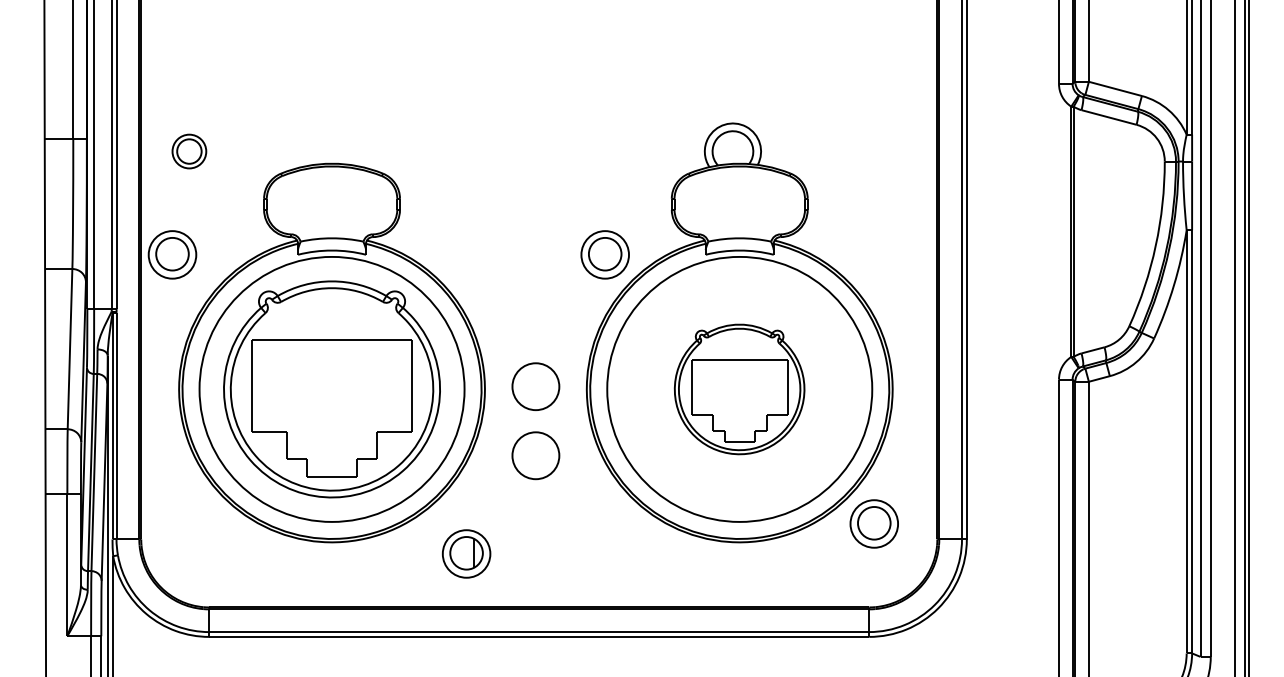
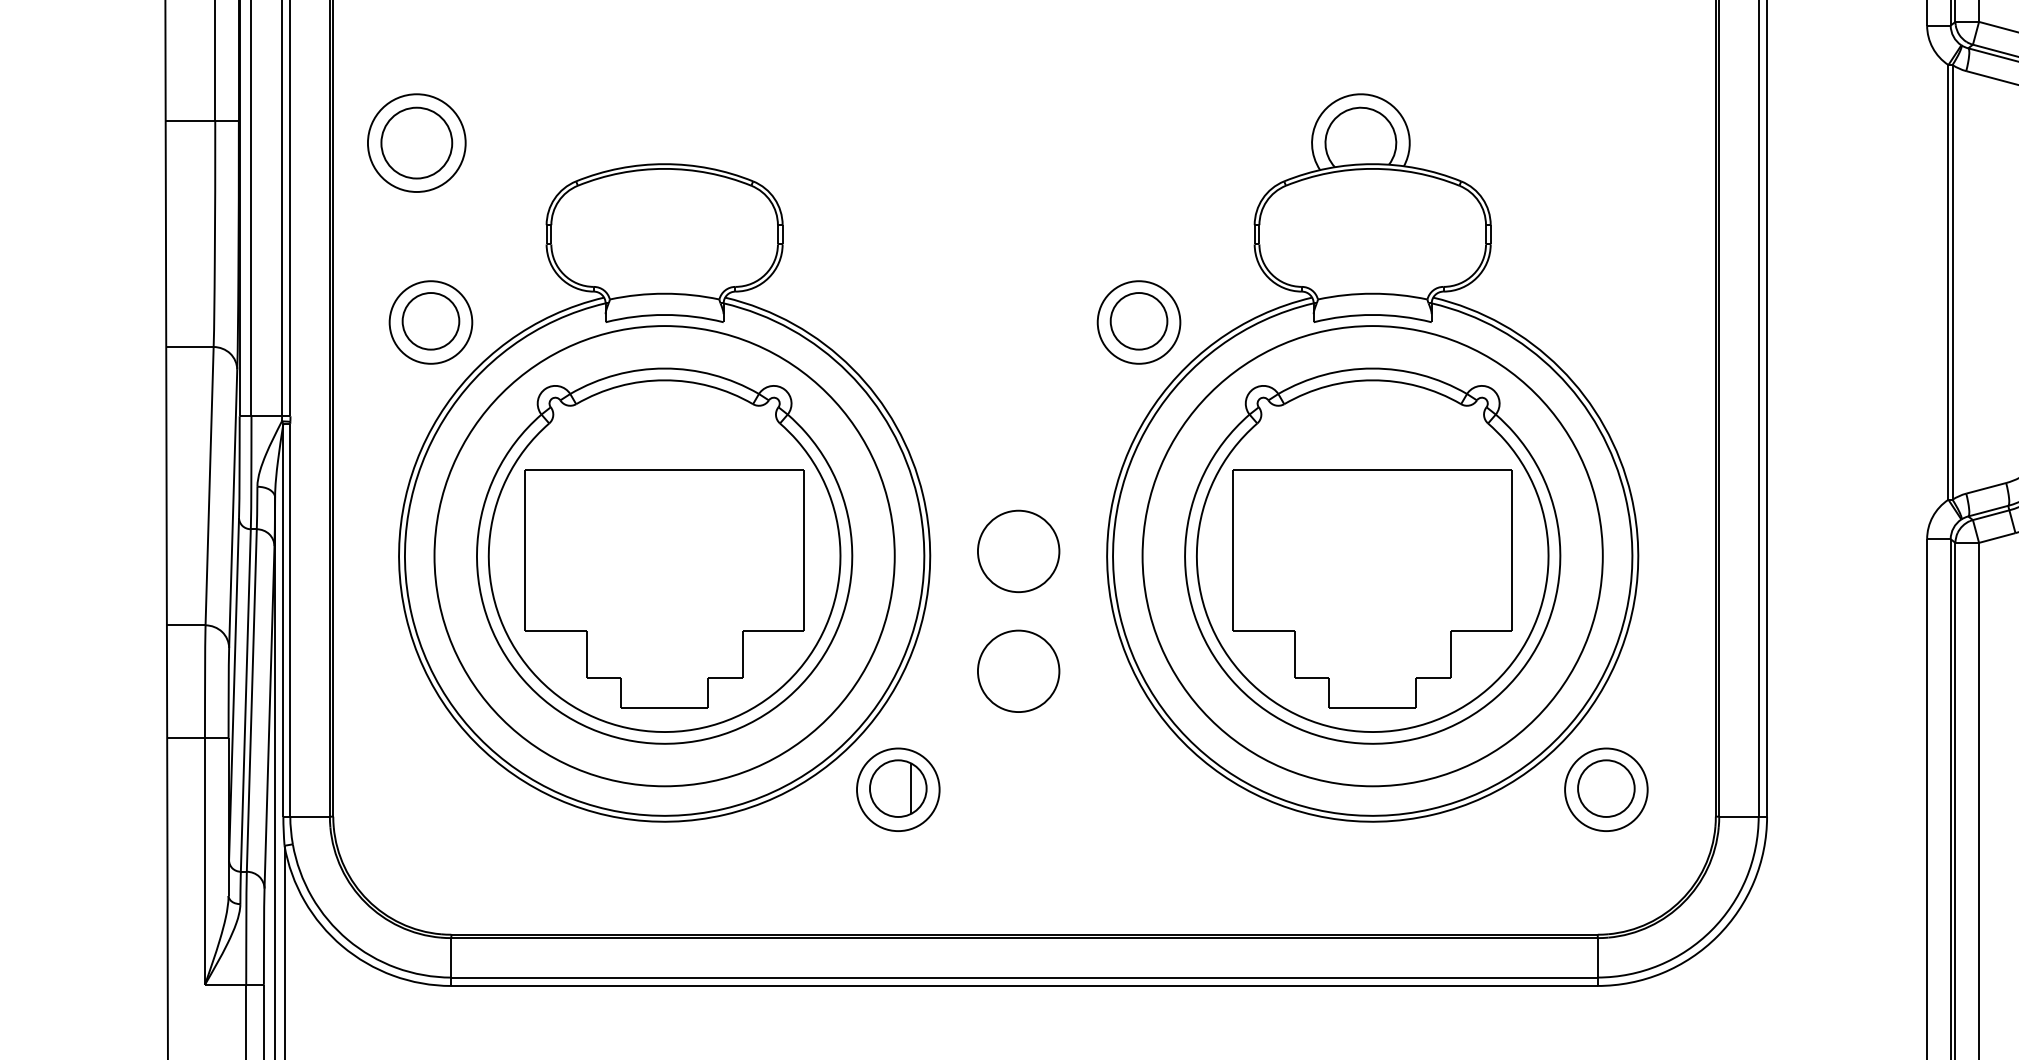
part: (189, 151) -> (417, 142), size x1.67
part: (172, 254) -> (430, 321), moved
part: (739, 389) -> (1372, 556), size x1.67
part: (466, 553) -> (898, 788), moved

